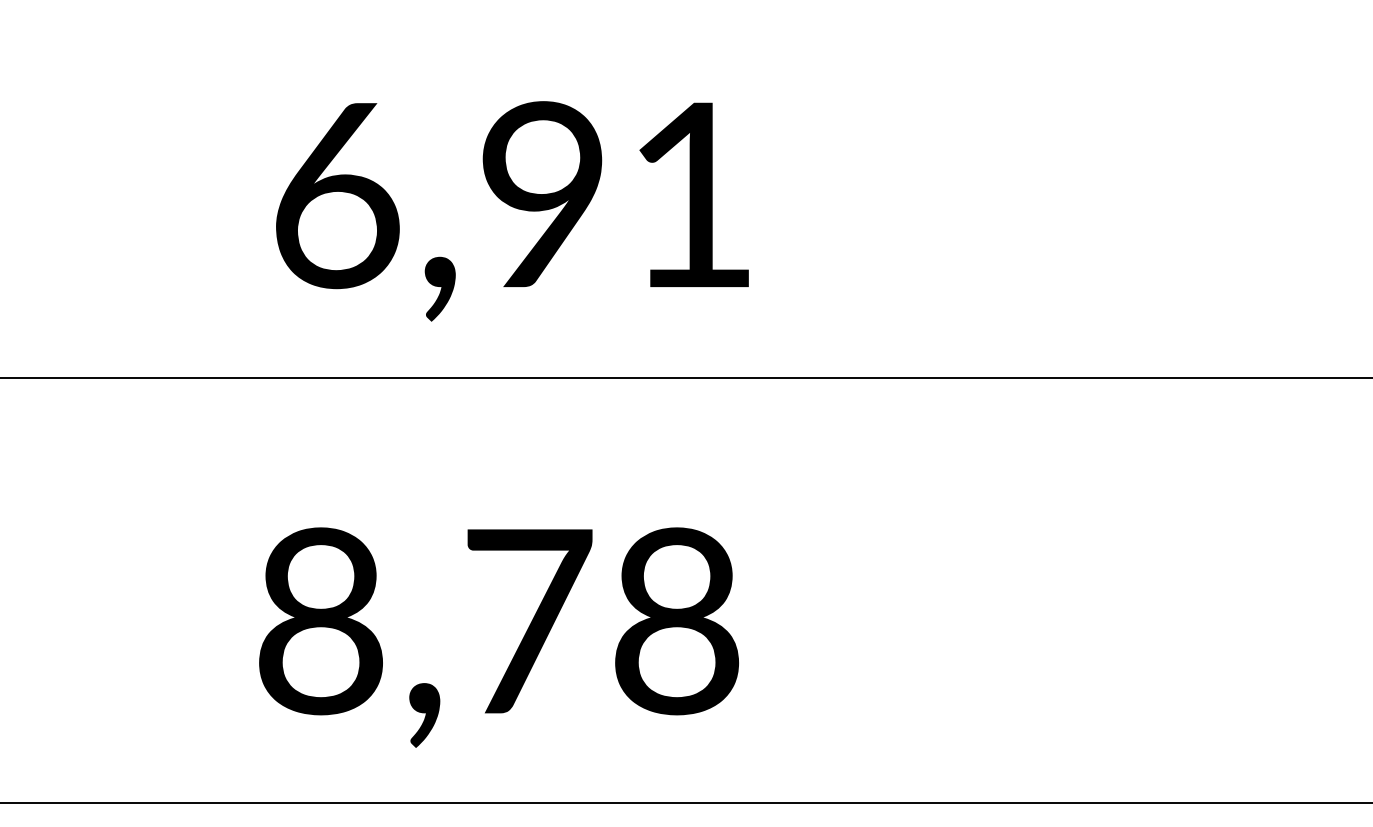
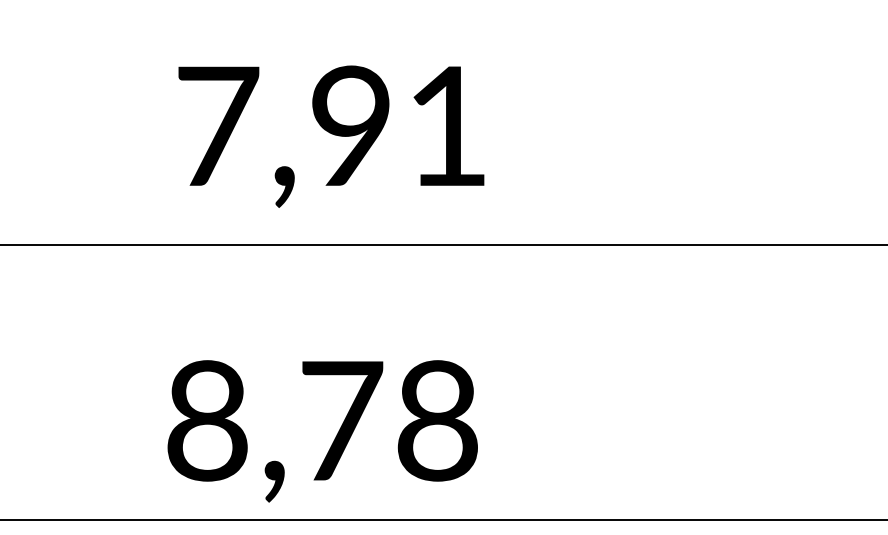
text: (337, 195) -> (218, 126), 6,91 -> 7,91
text: (498, 637) -> (322, 431), moved

